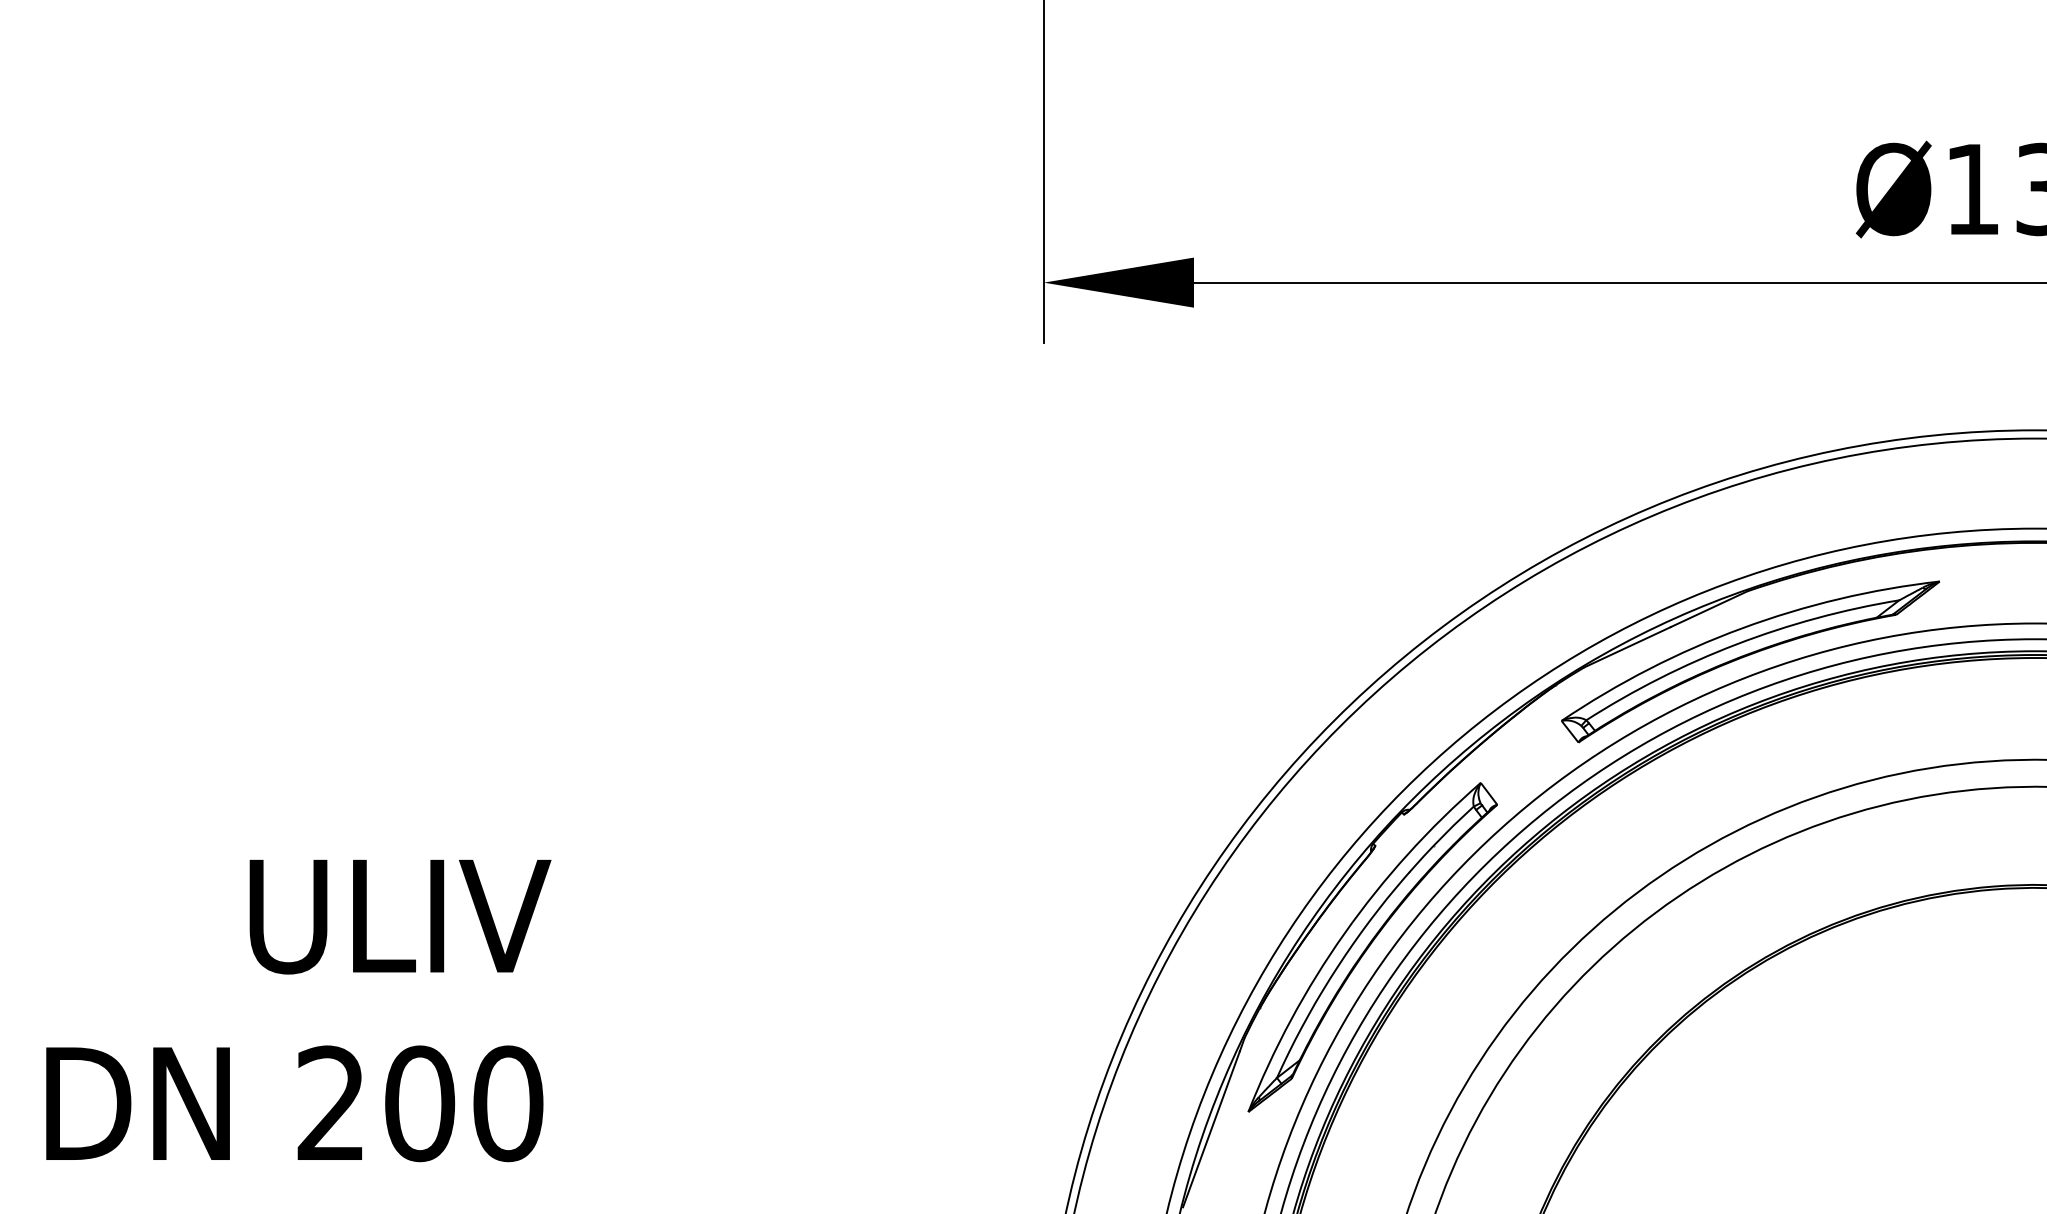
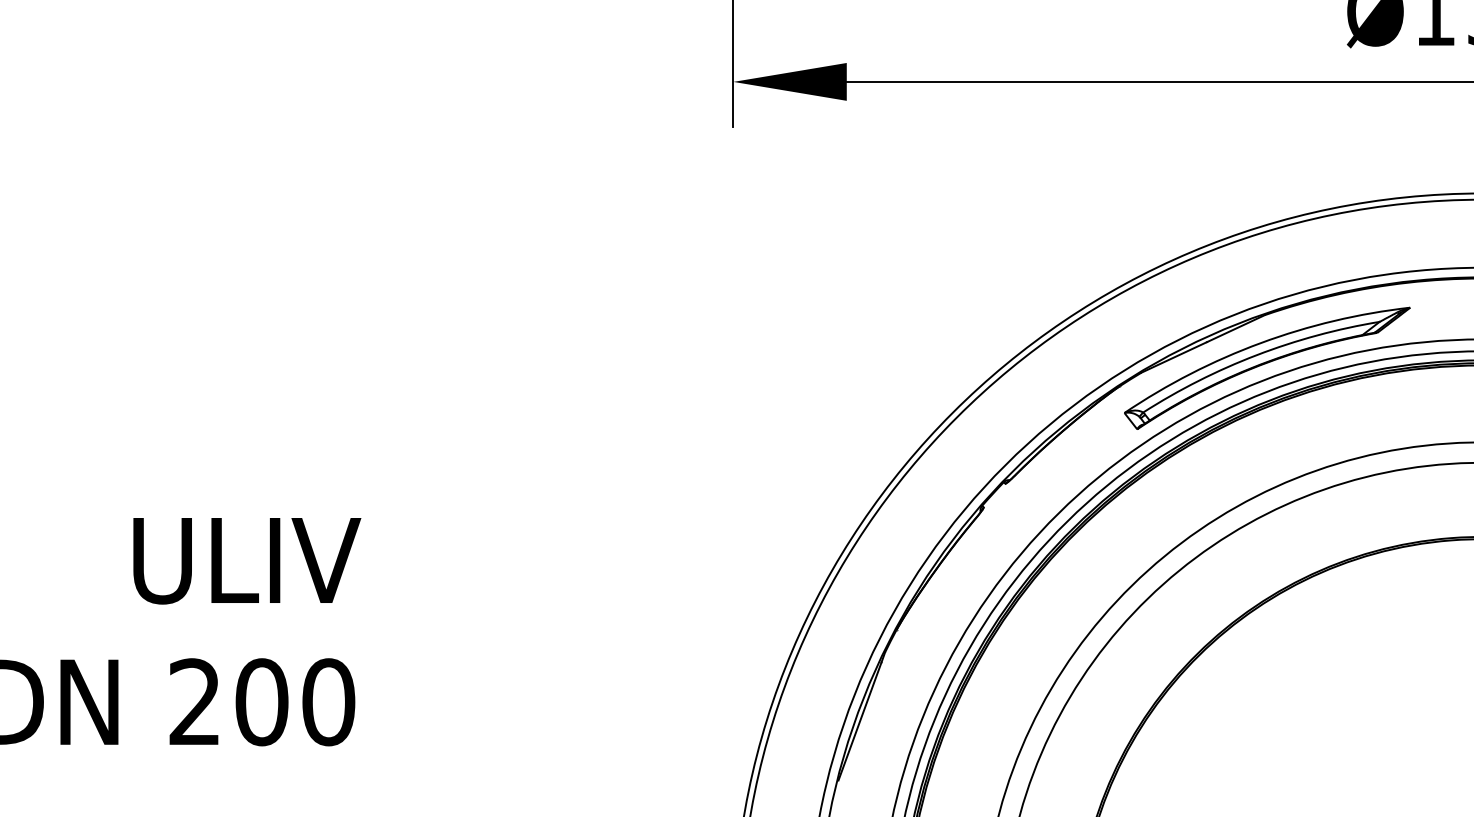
part: (1372, 947) -> (981, 584), removed

